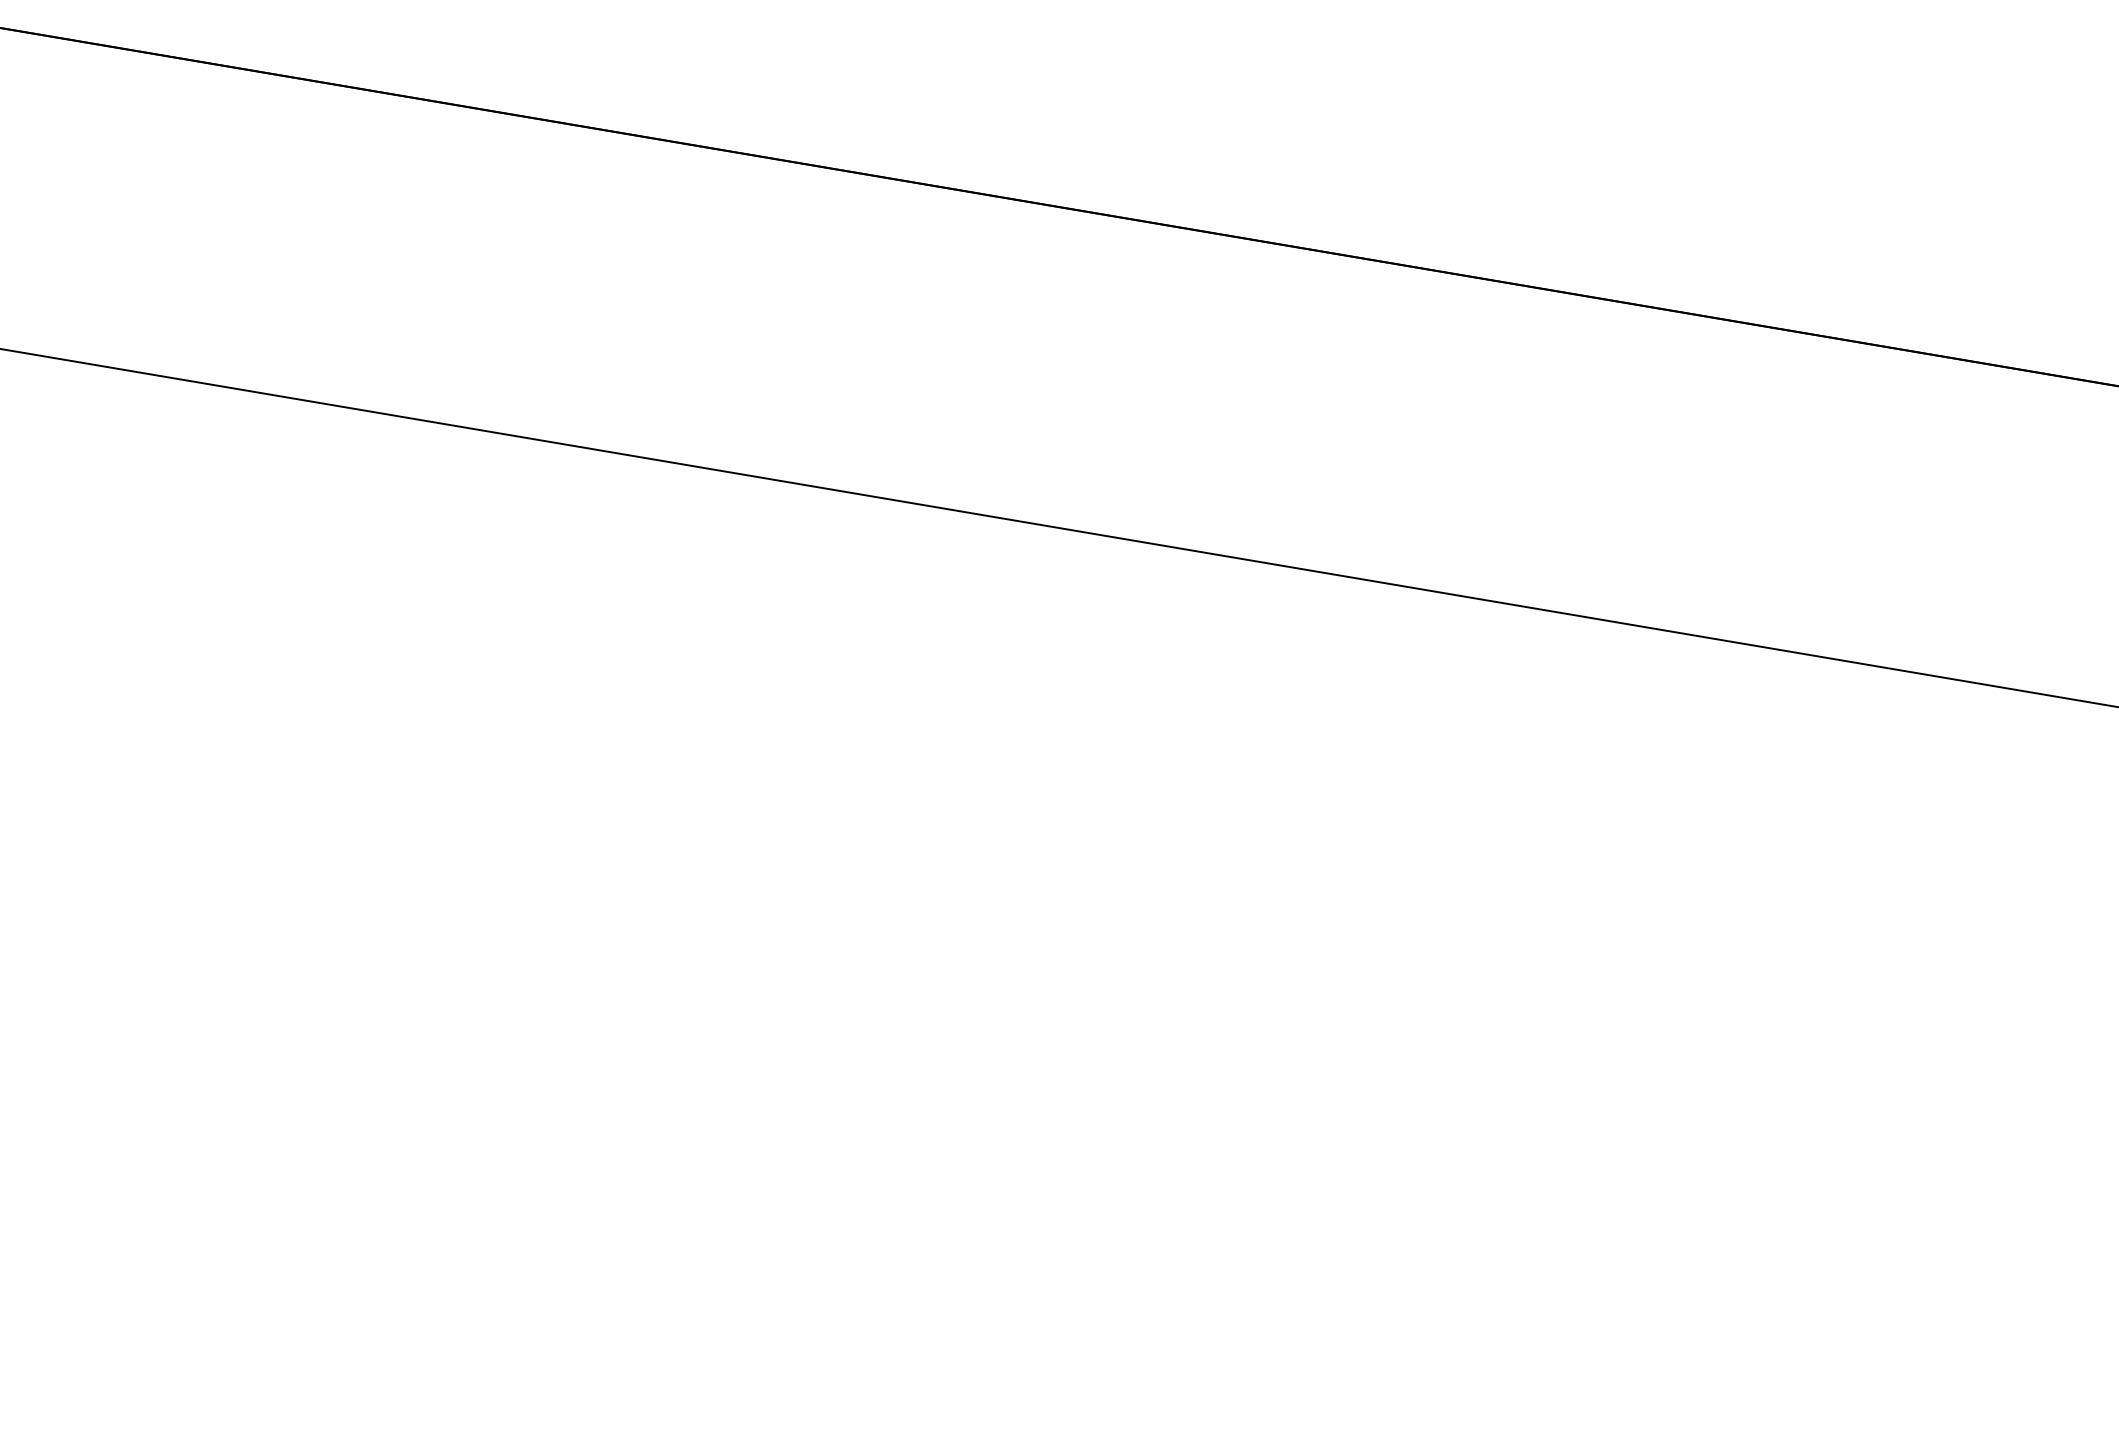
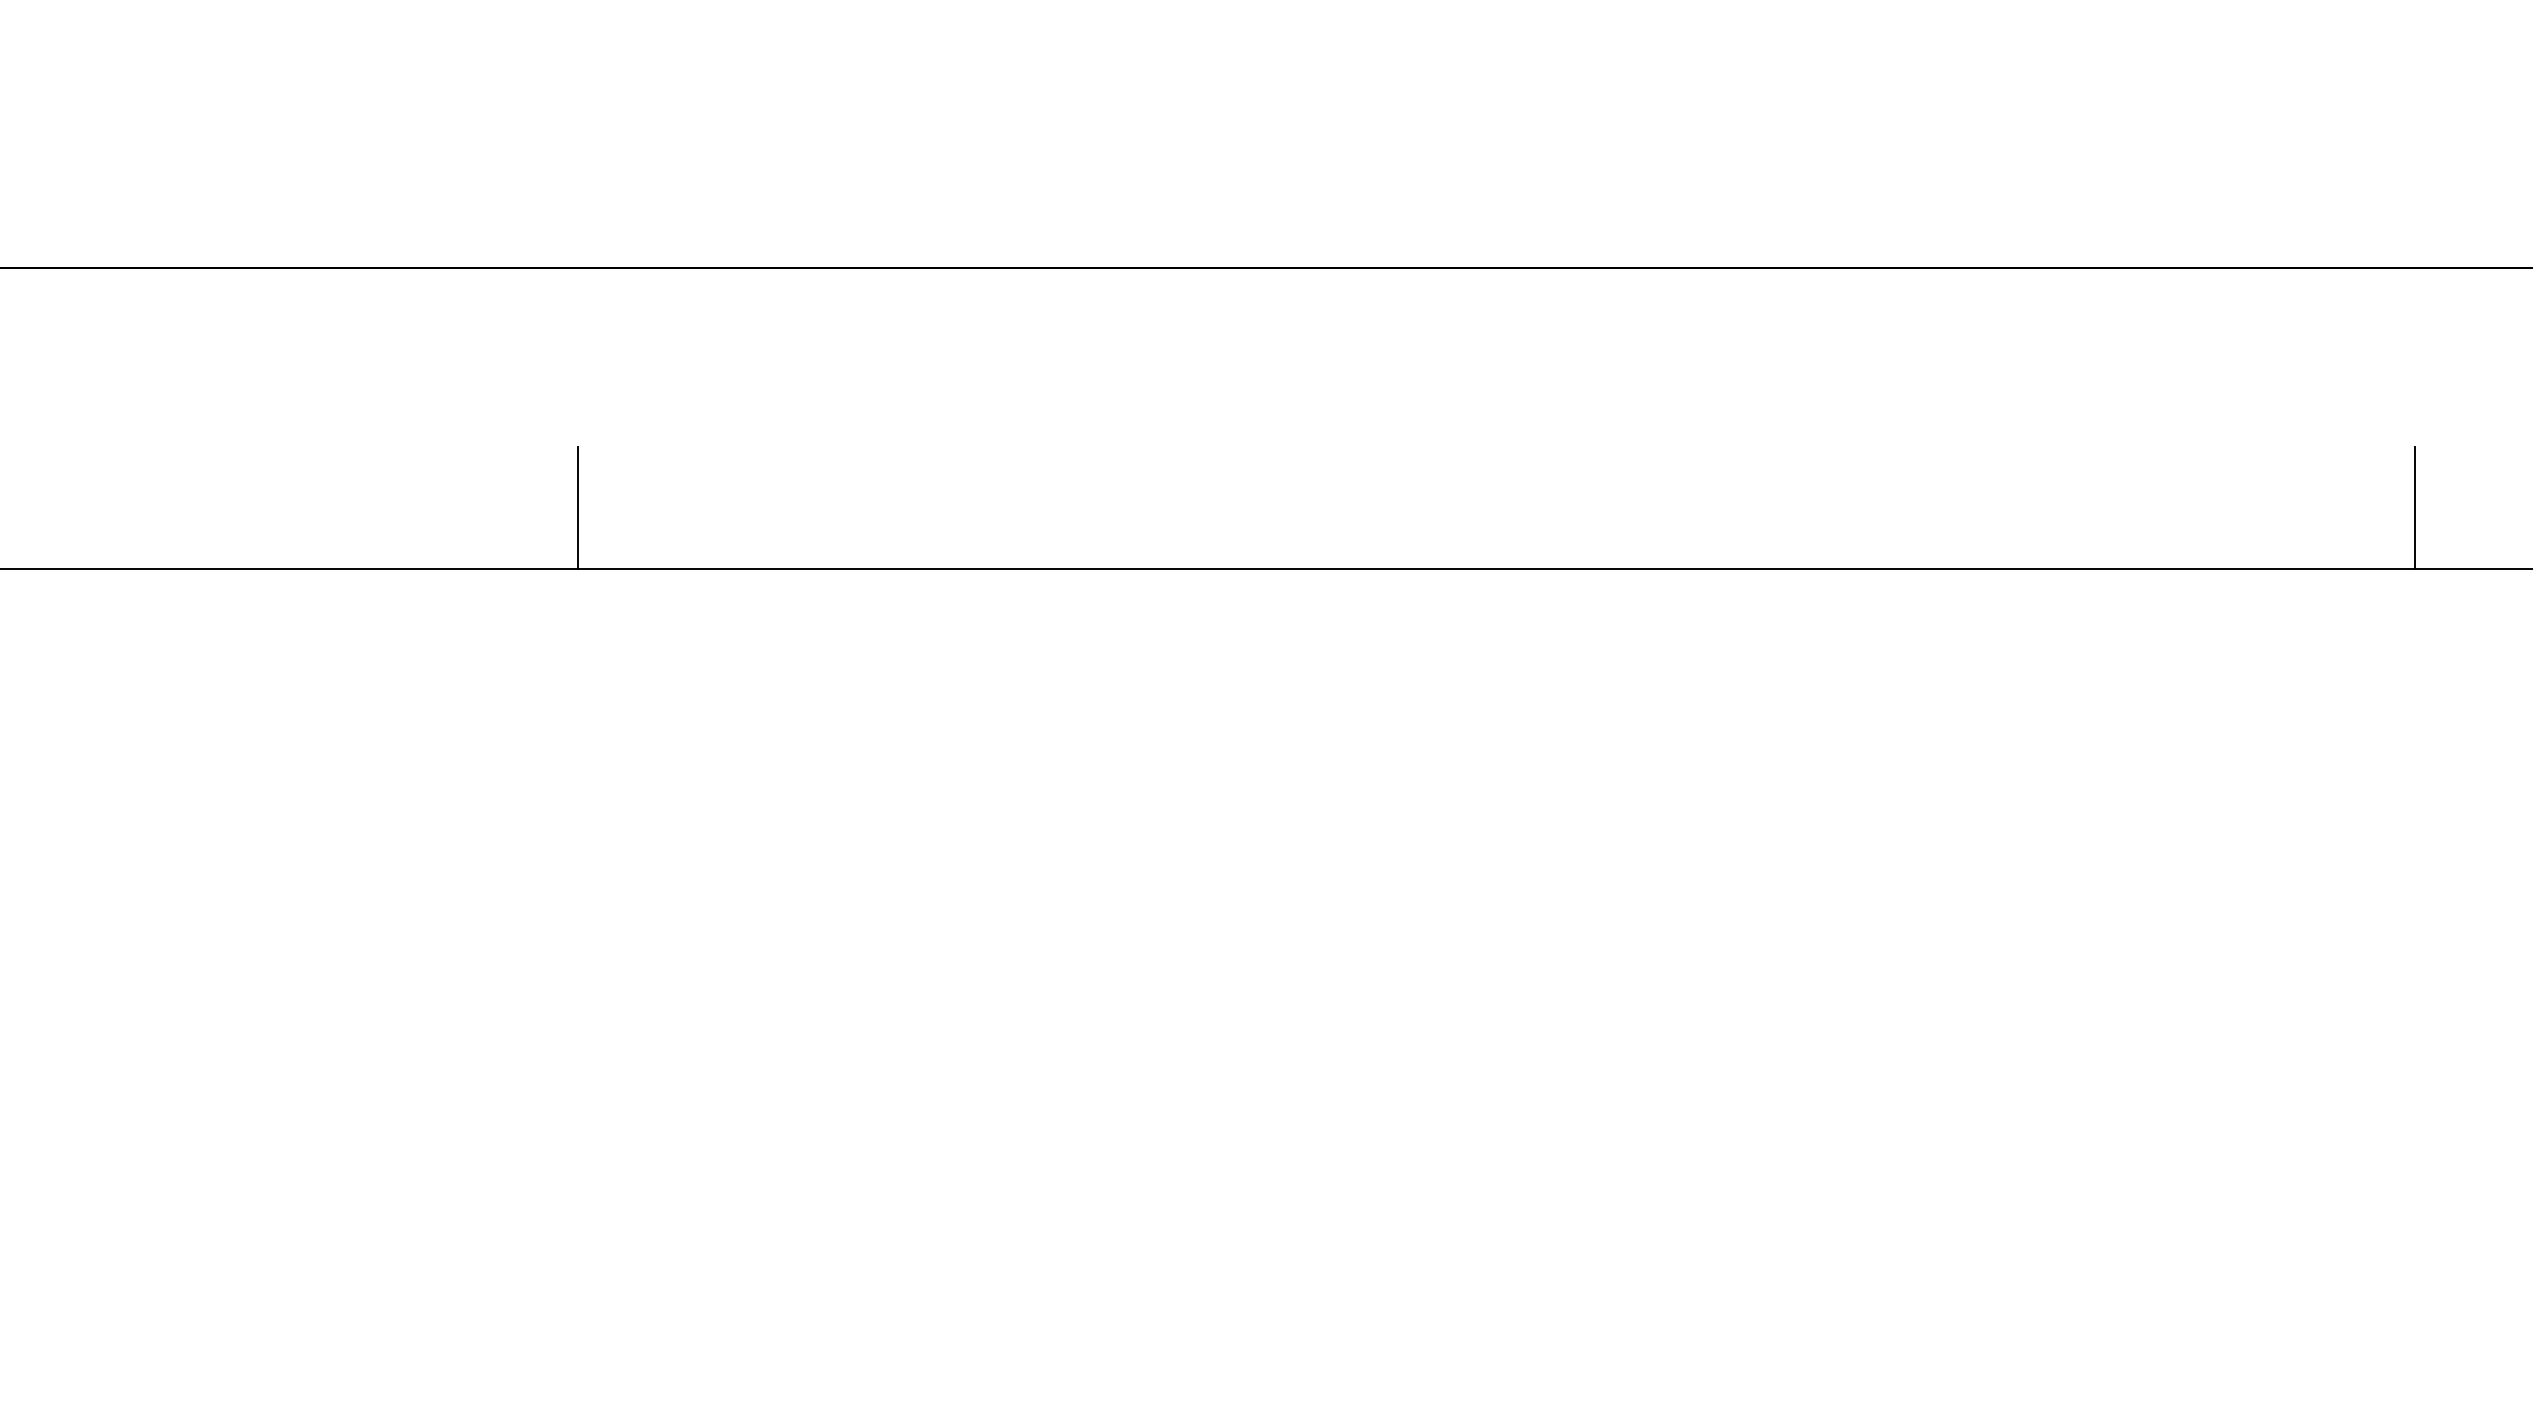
line: (178, 313) -> (578, 507), added
line: (2082, 635) -> (2415, 507), added

